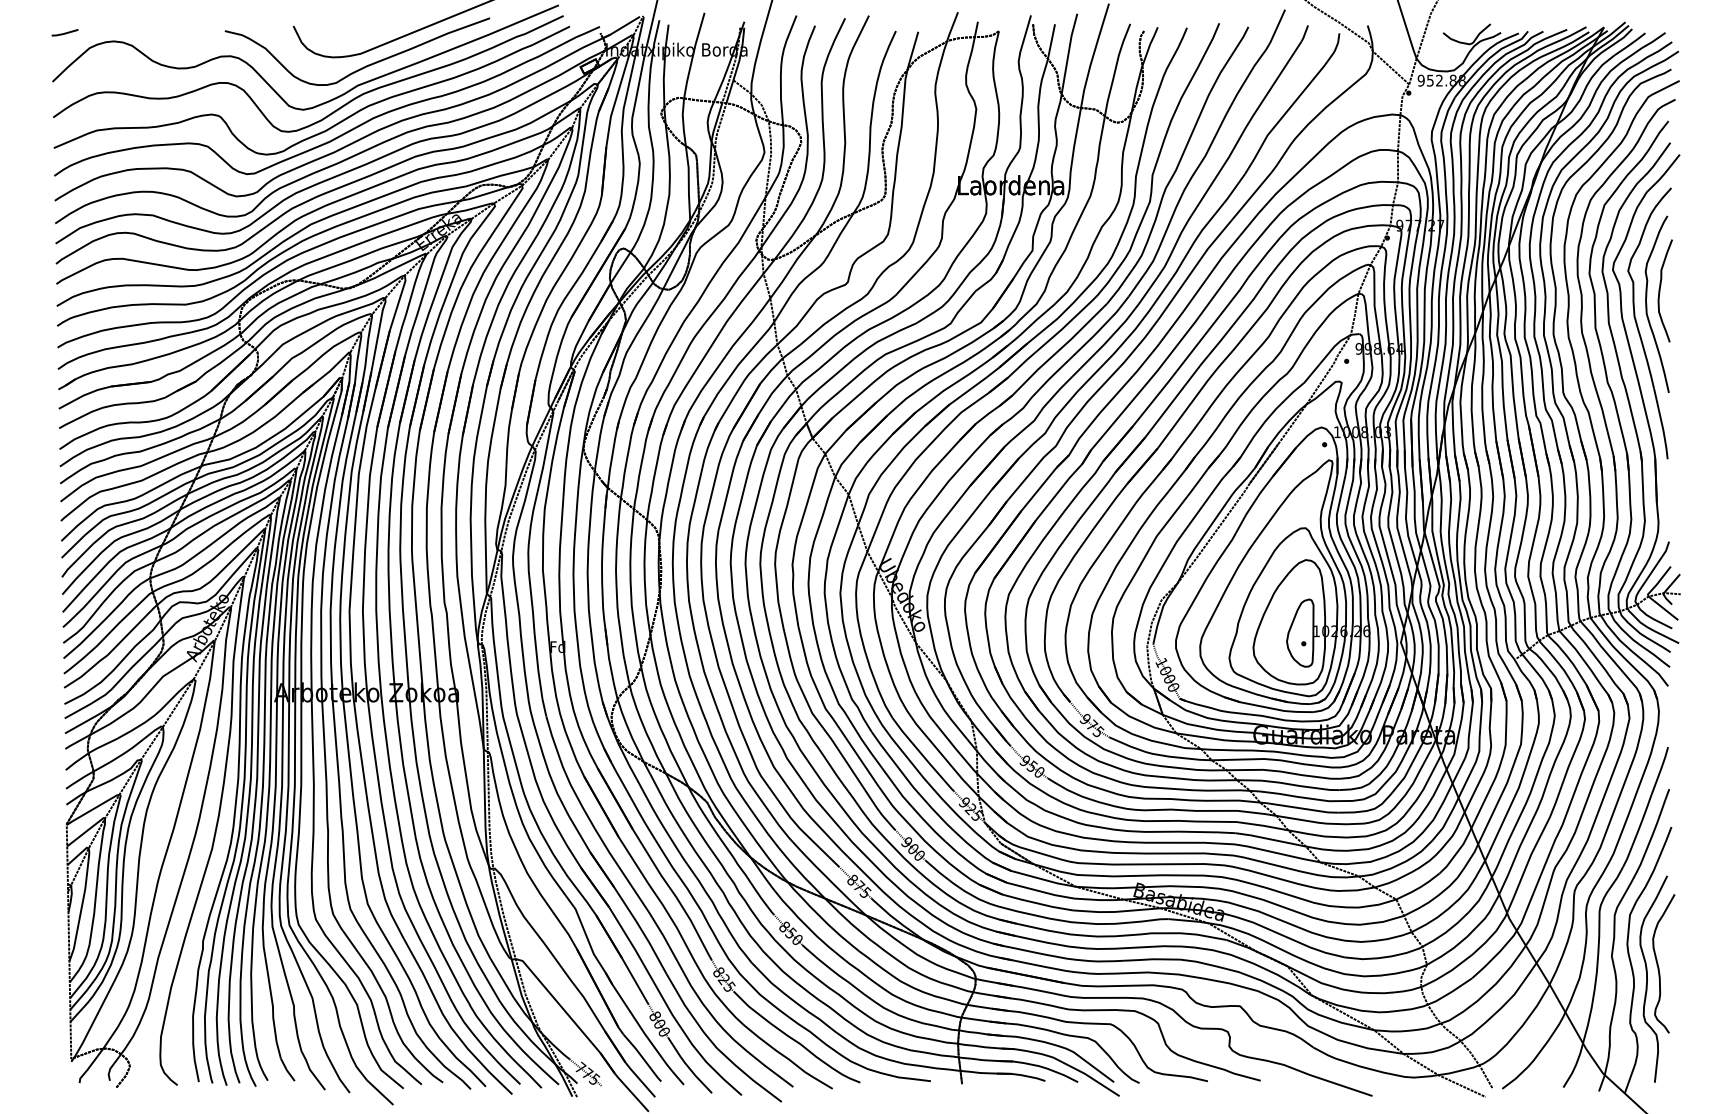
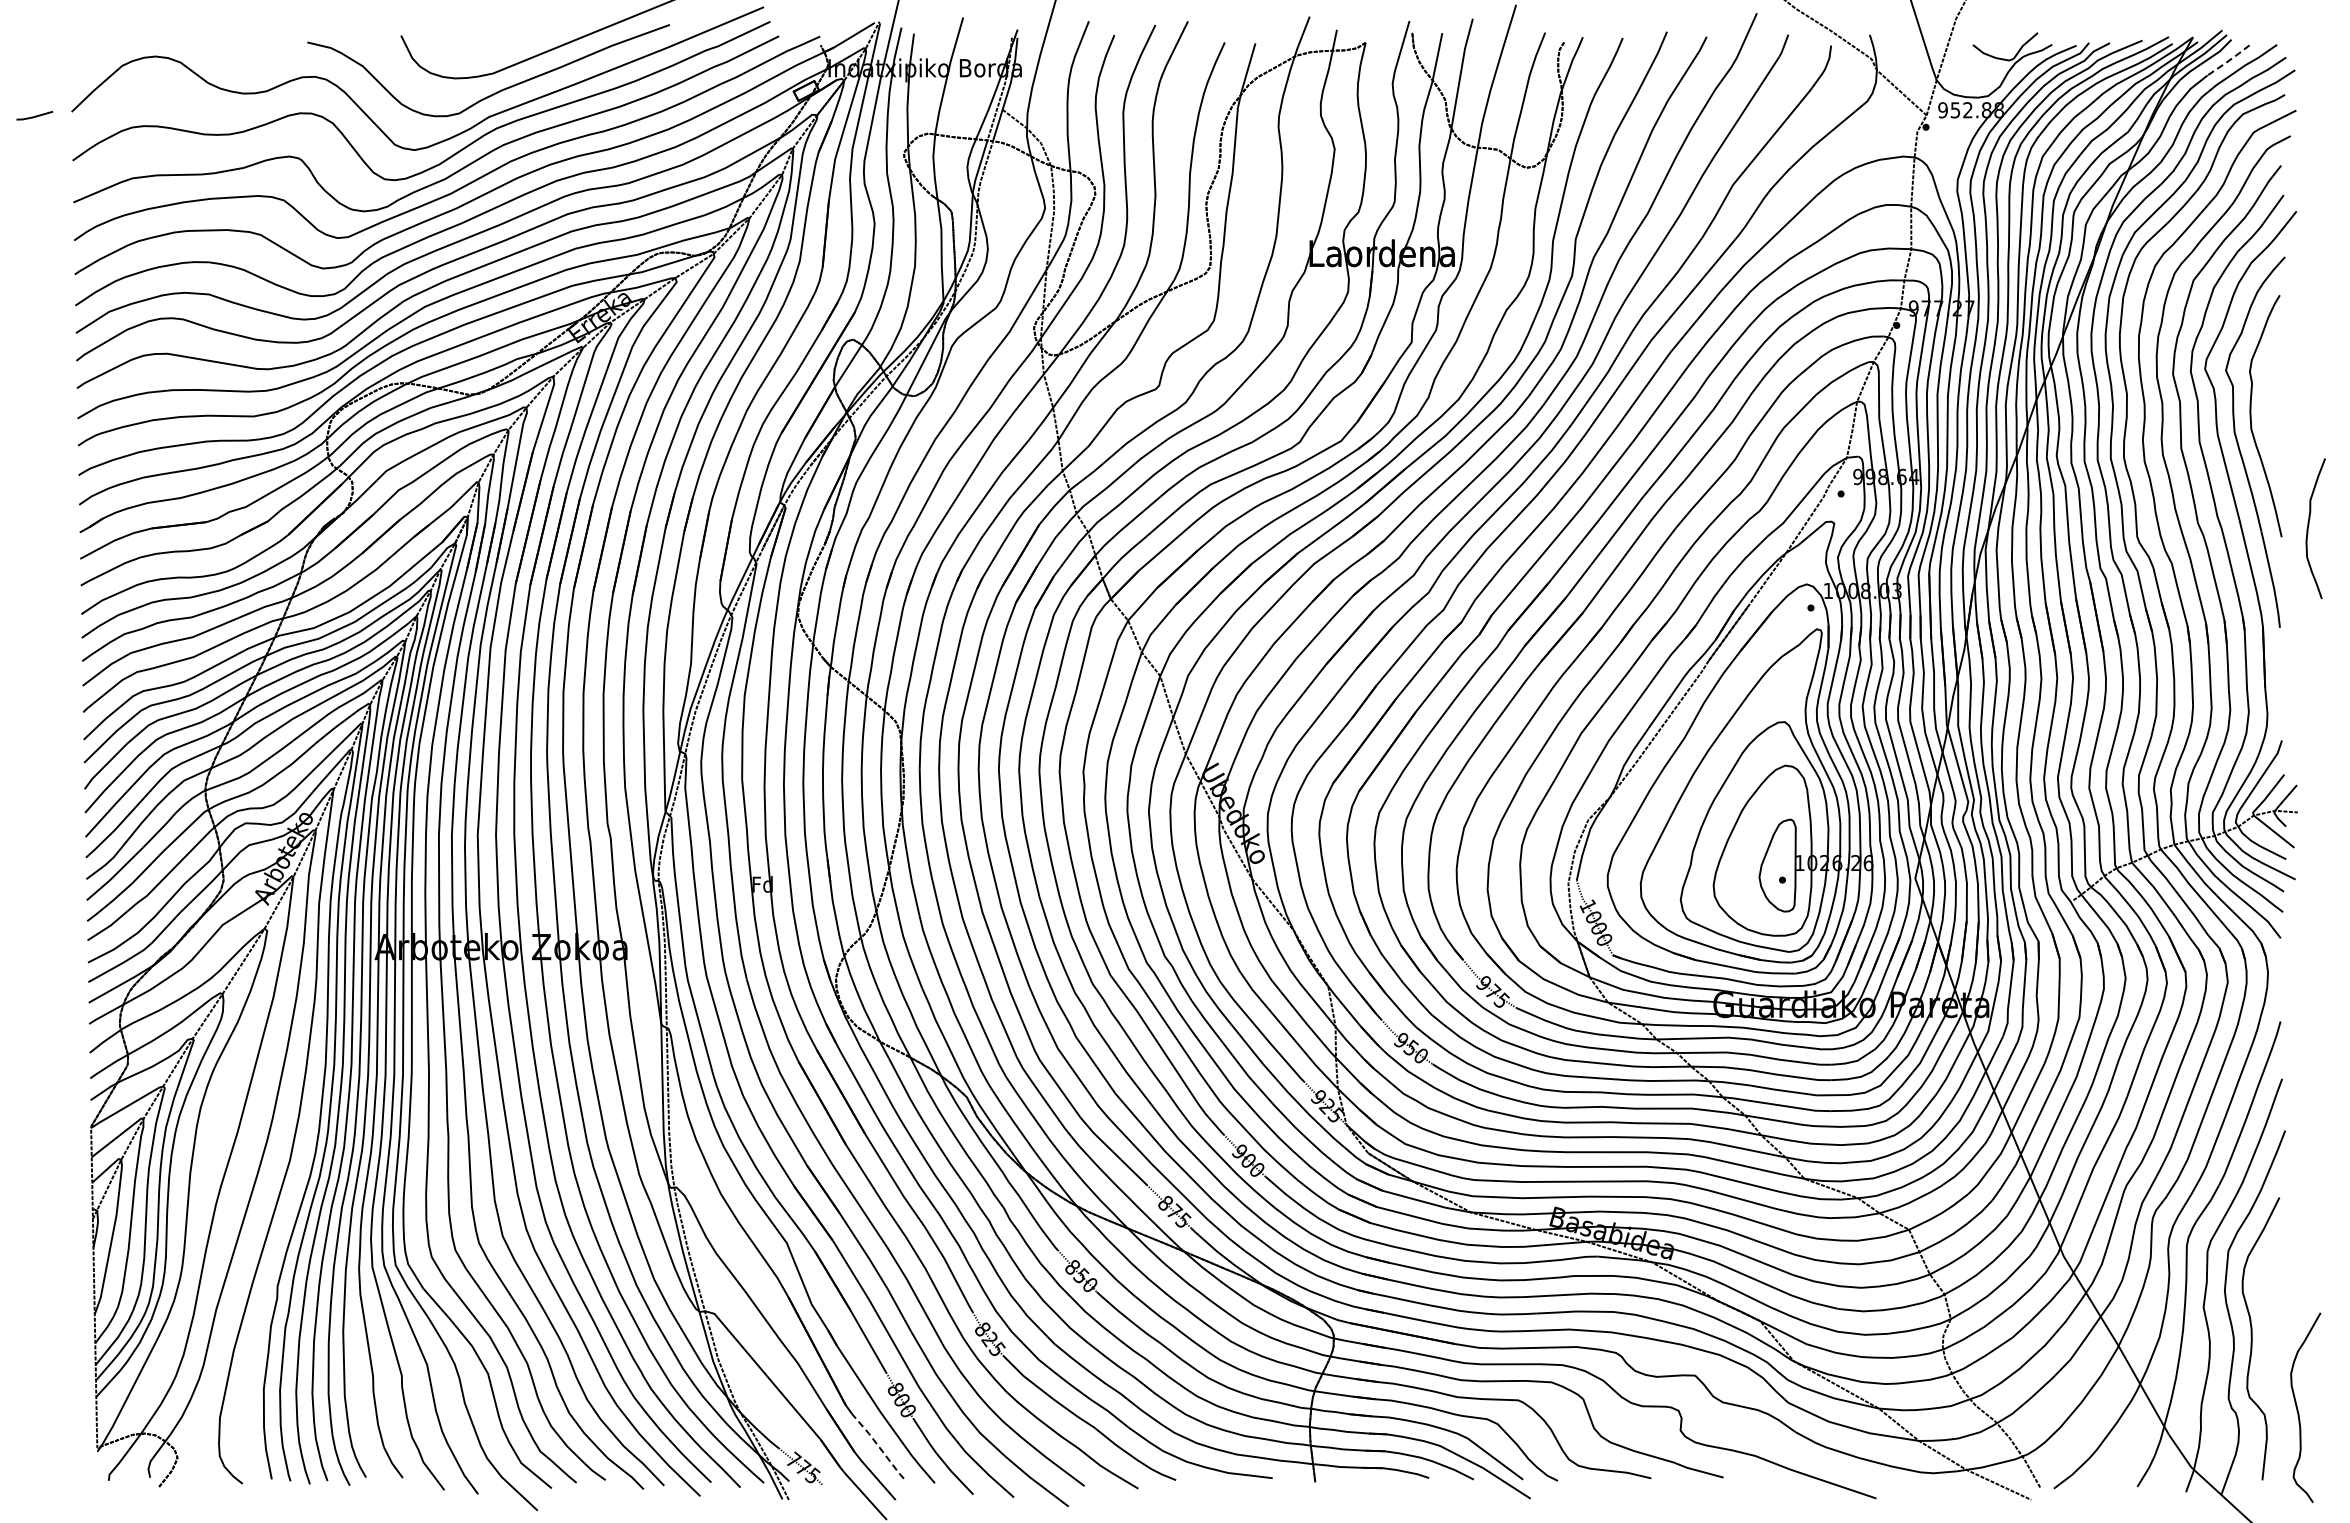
line: (65, 32) -> (35, 115), moved
line: (1630, 45) -> (2228, 61), solid -> dashed
curve: (1660, 288) -> (2309, 525), moved
curve: (1658, 965) -> (2298, 1409), moved
line: (642, 1058) -> (878, 1446), solid -> dashed

